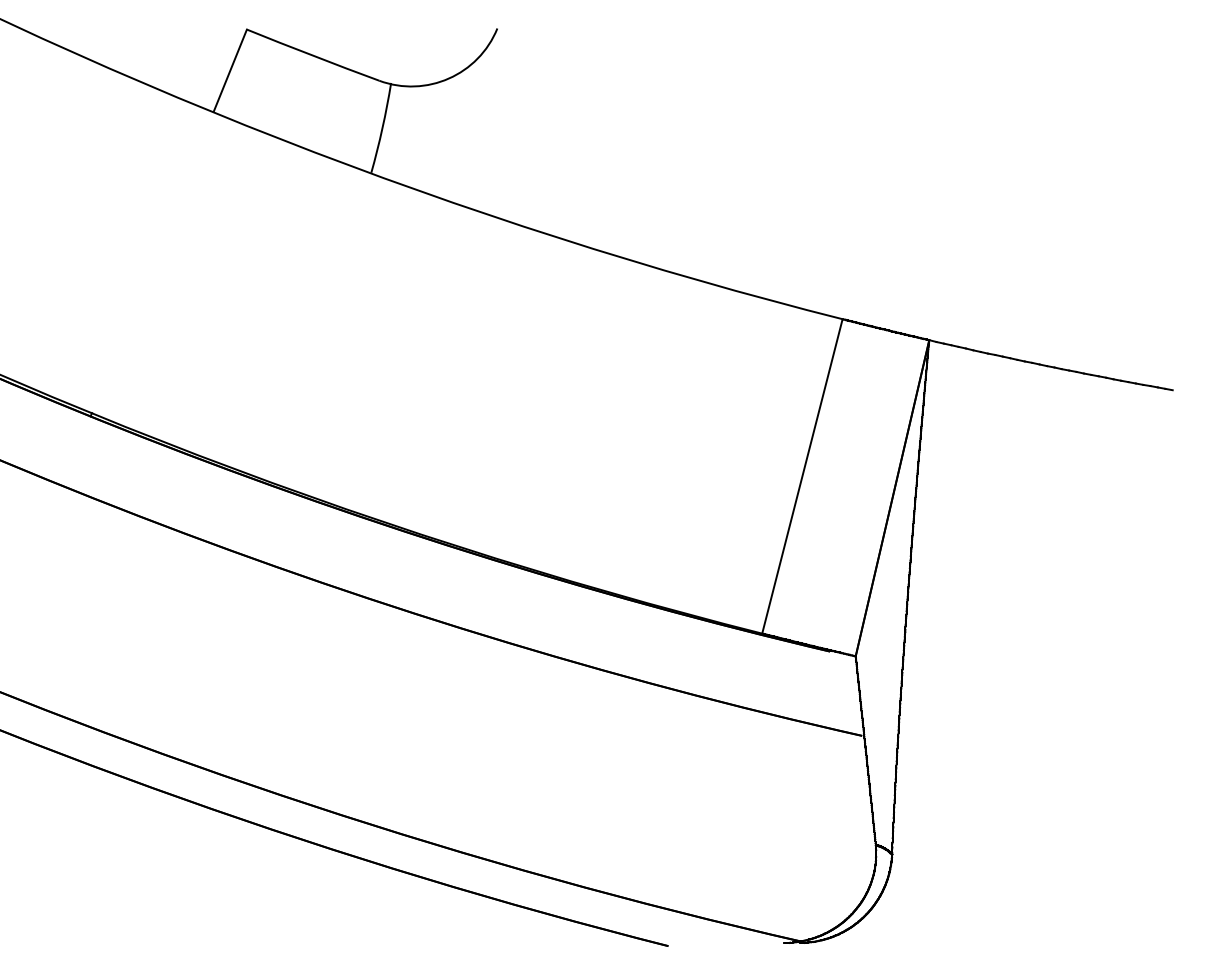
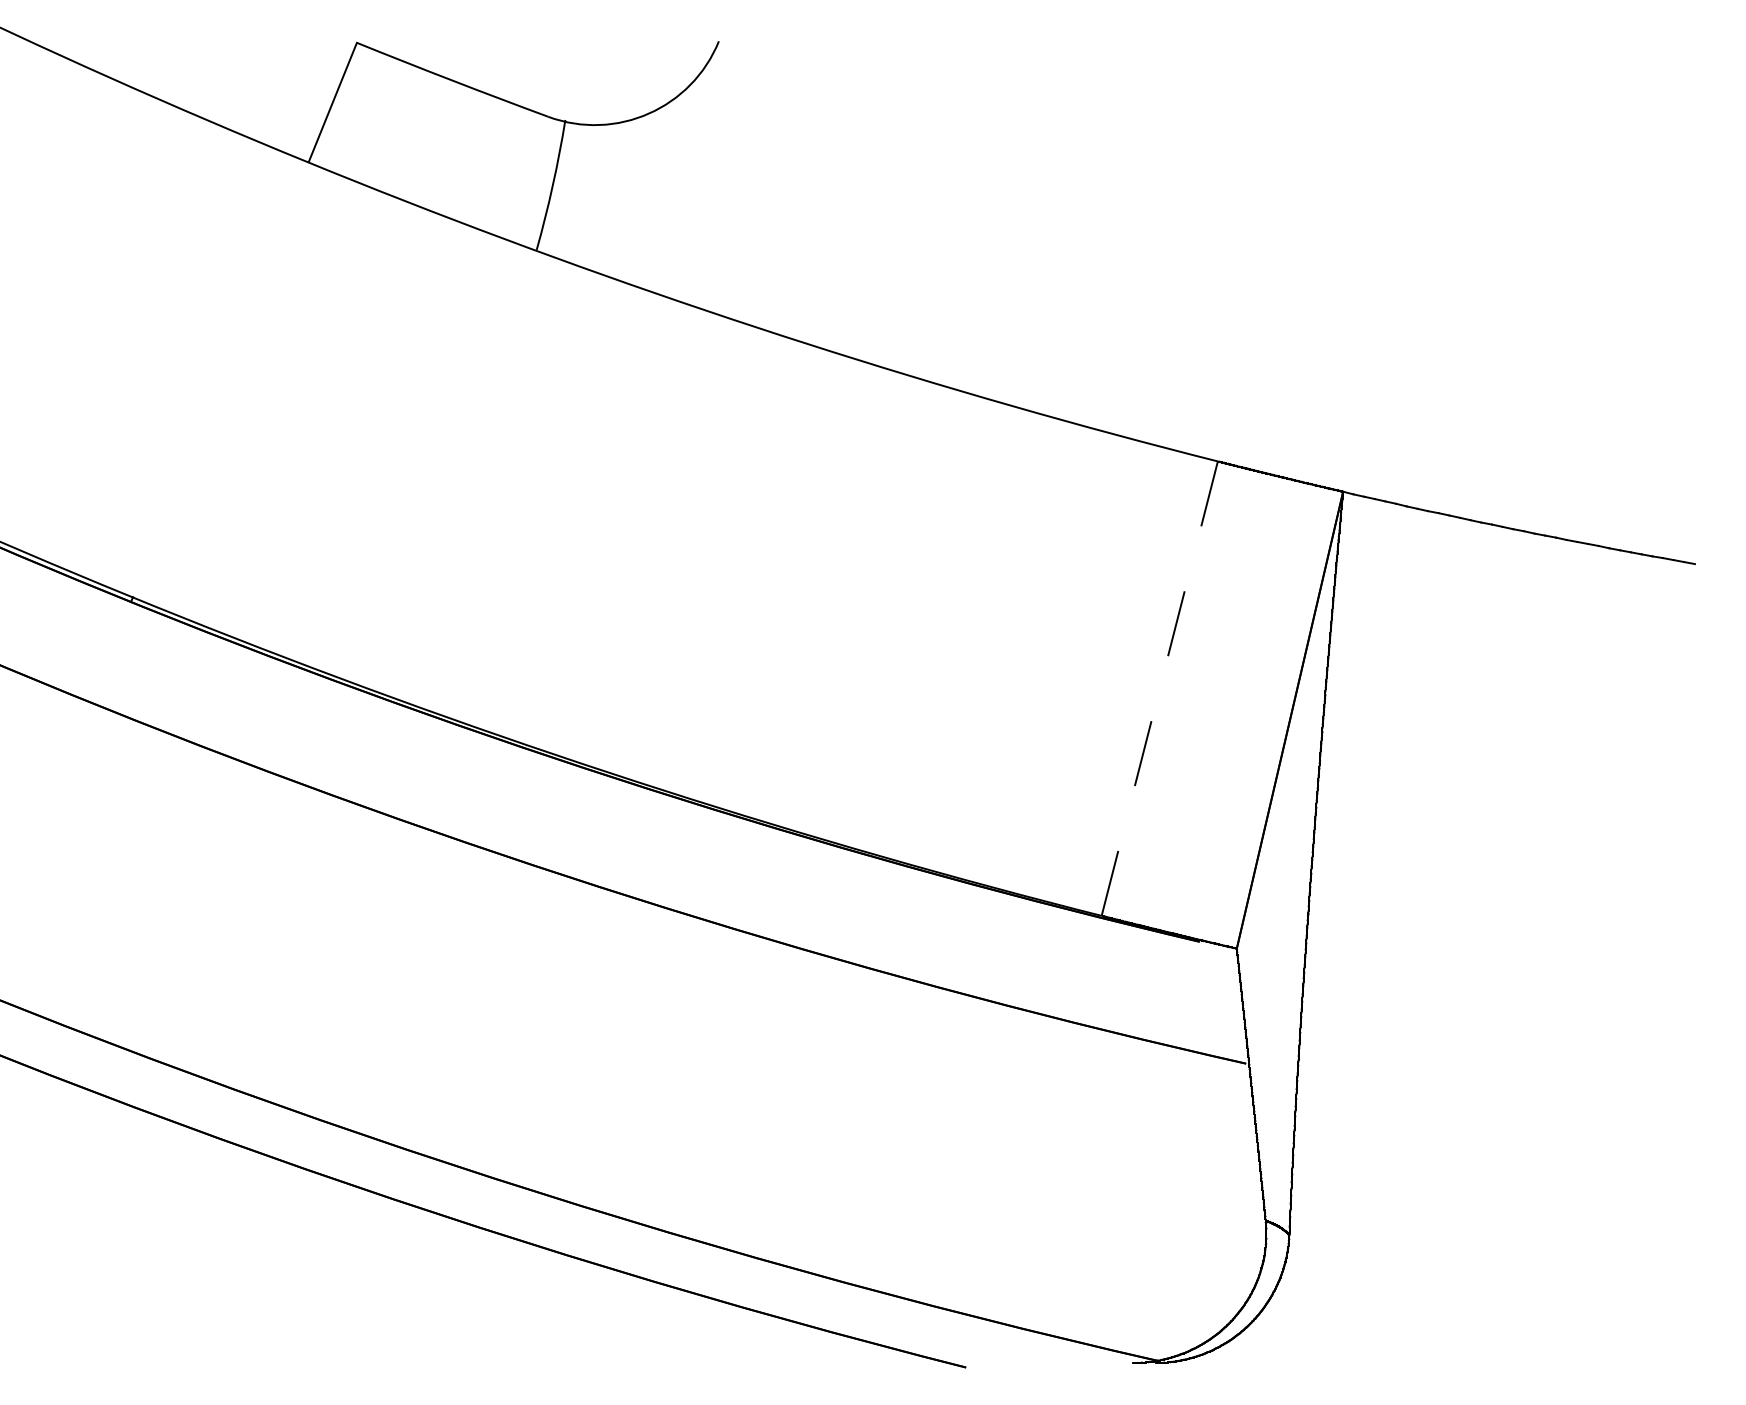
line: (802, 476) -> (1159, 688), solid -> dashed

